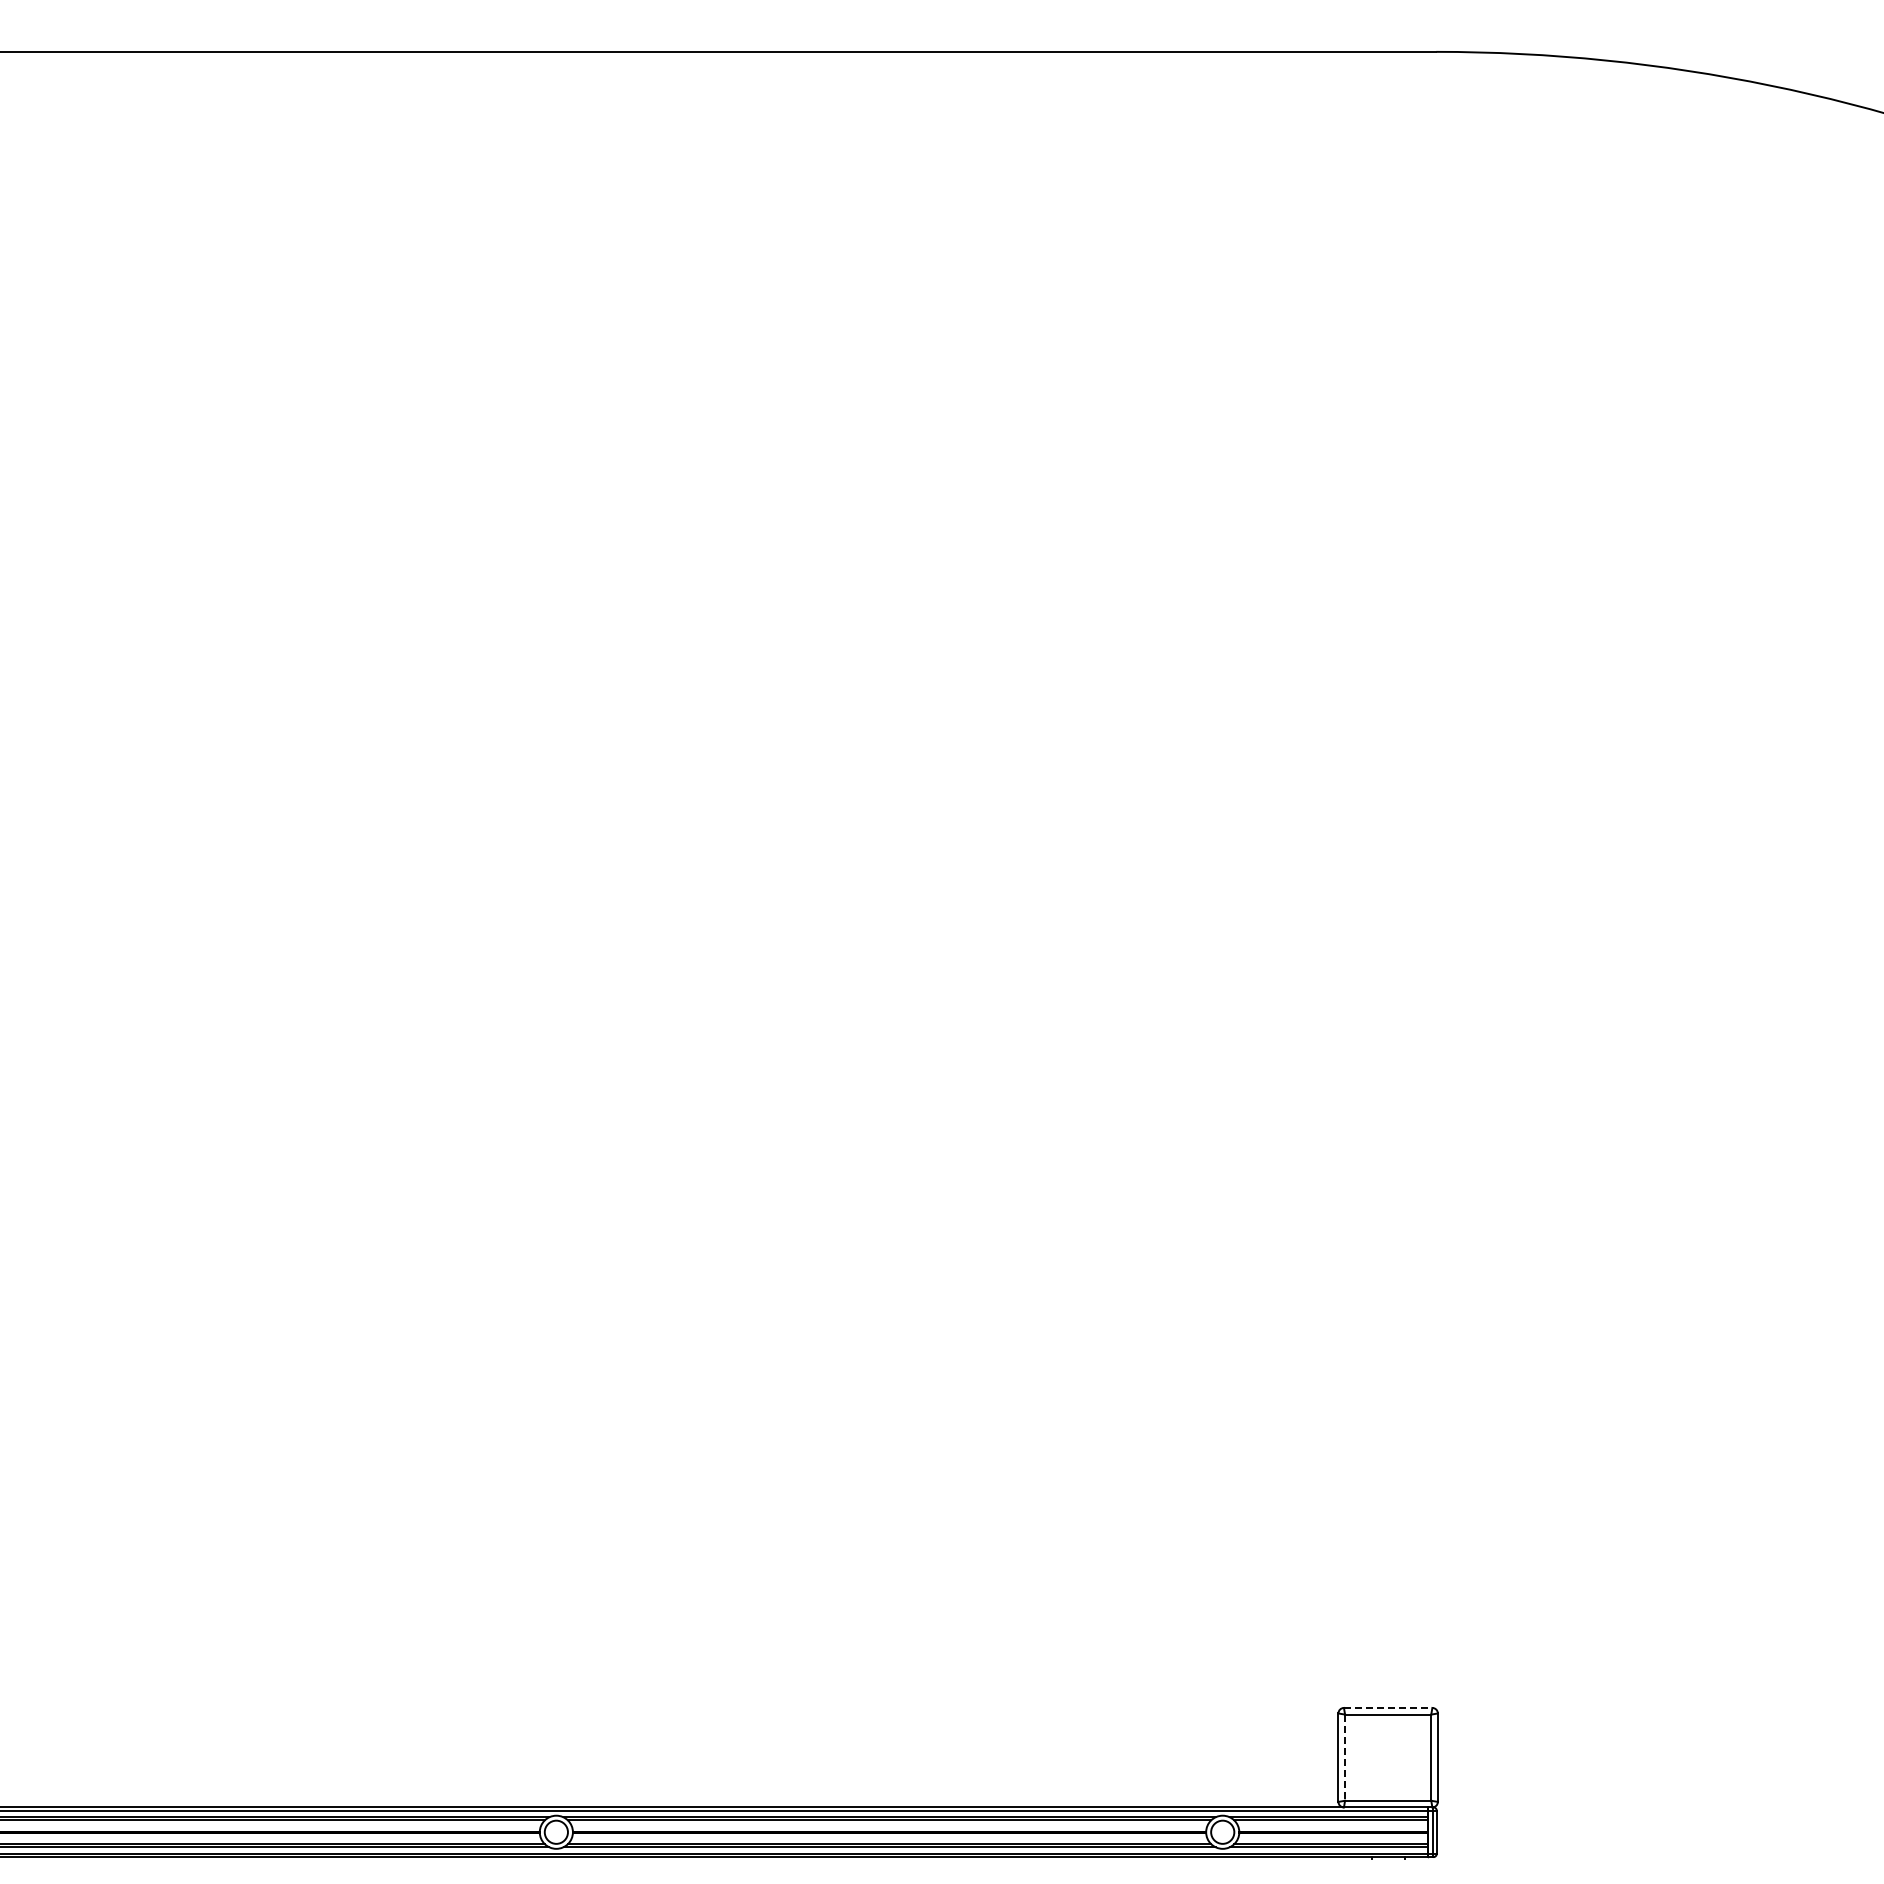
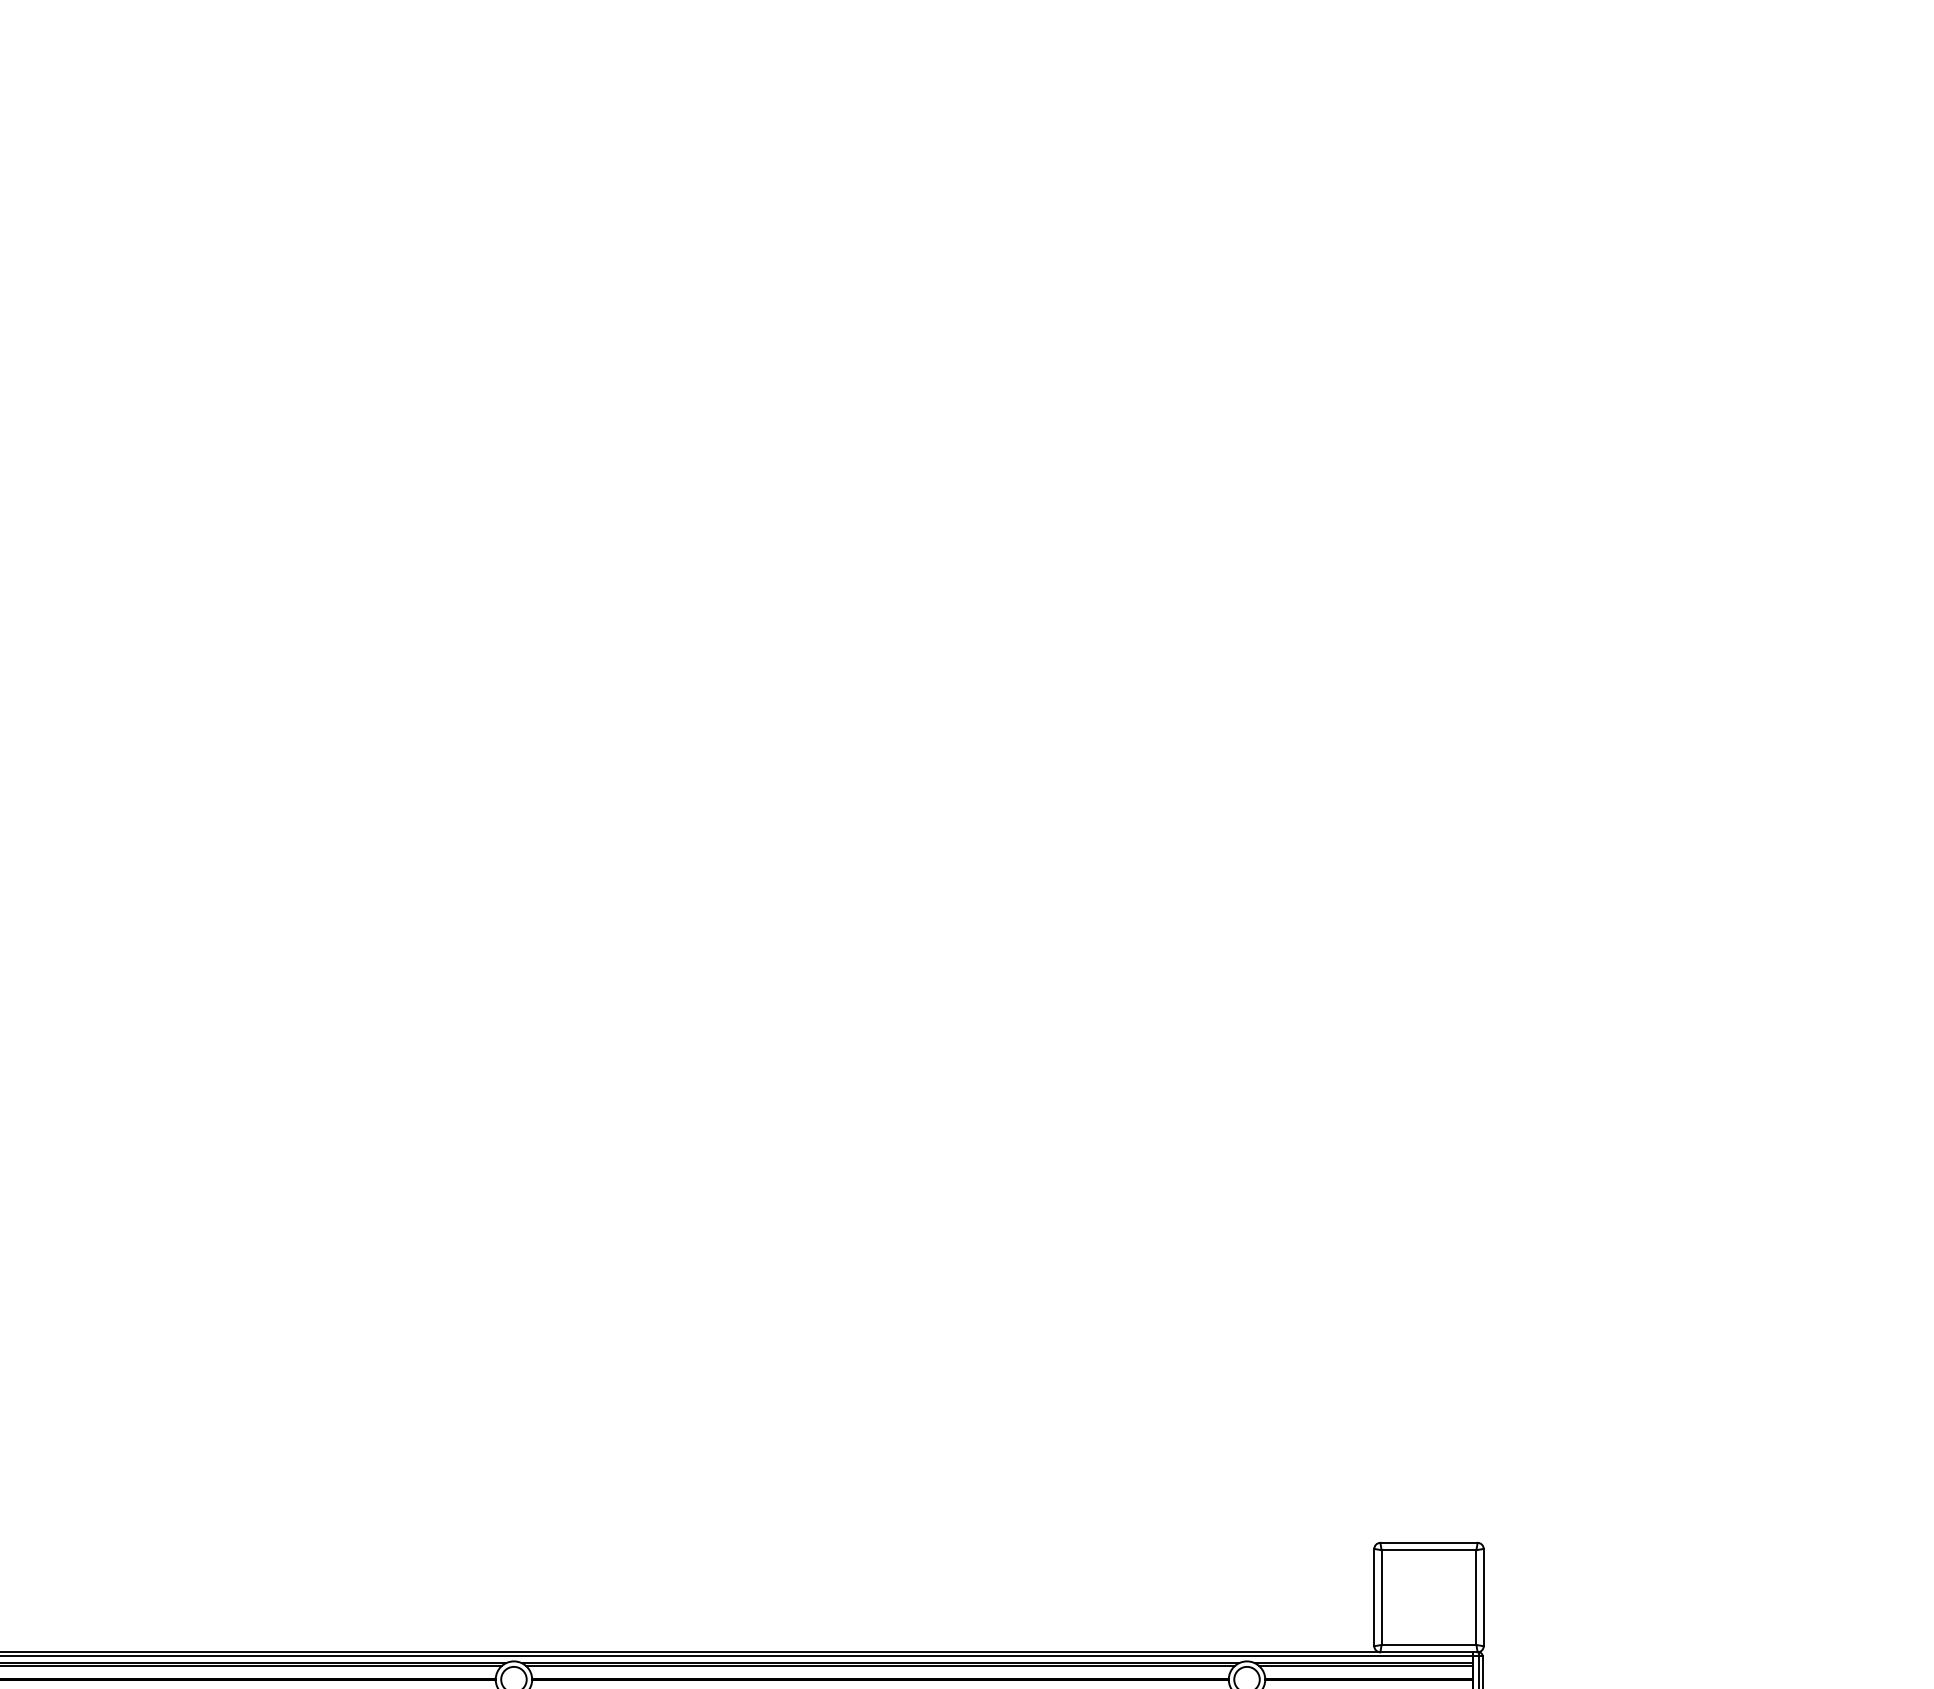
line: (1388, 1707) -> (1429, 1542), dashed -> solid
line: (1345, 1758) -> (1382, 1598), dashed -> solid

